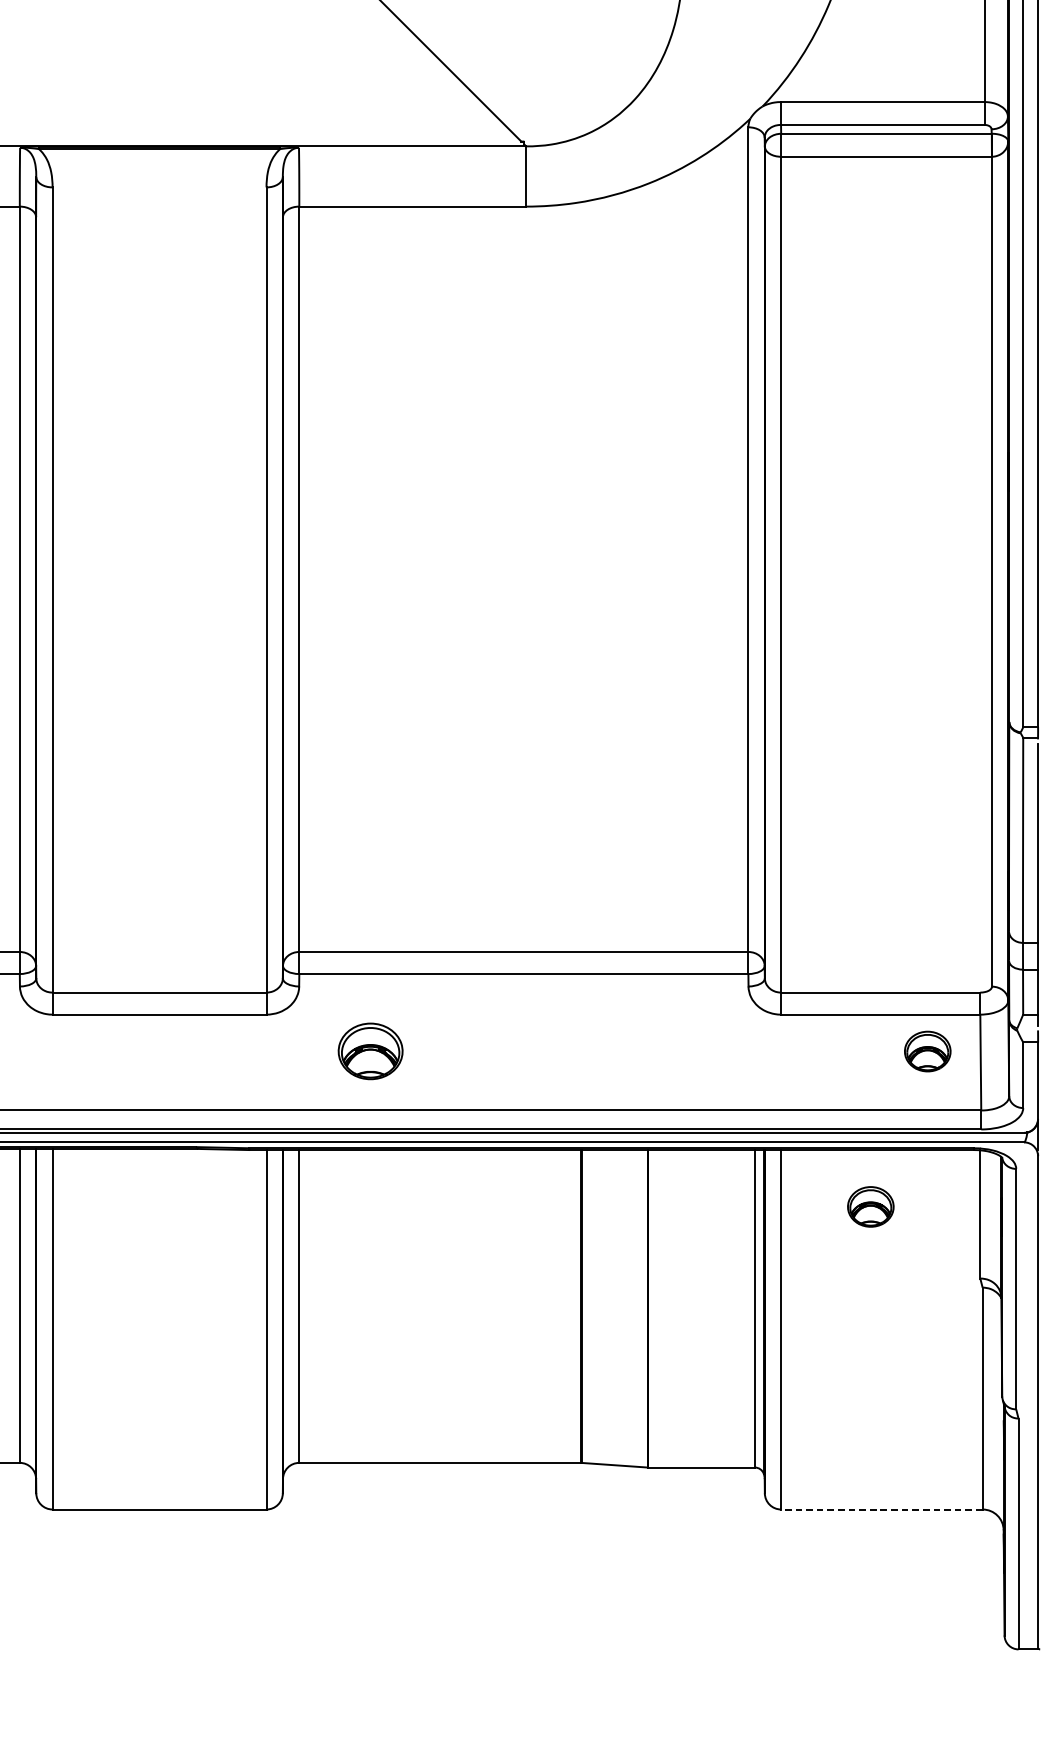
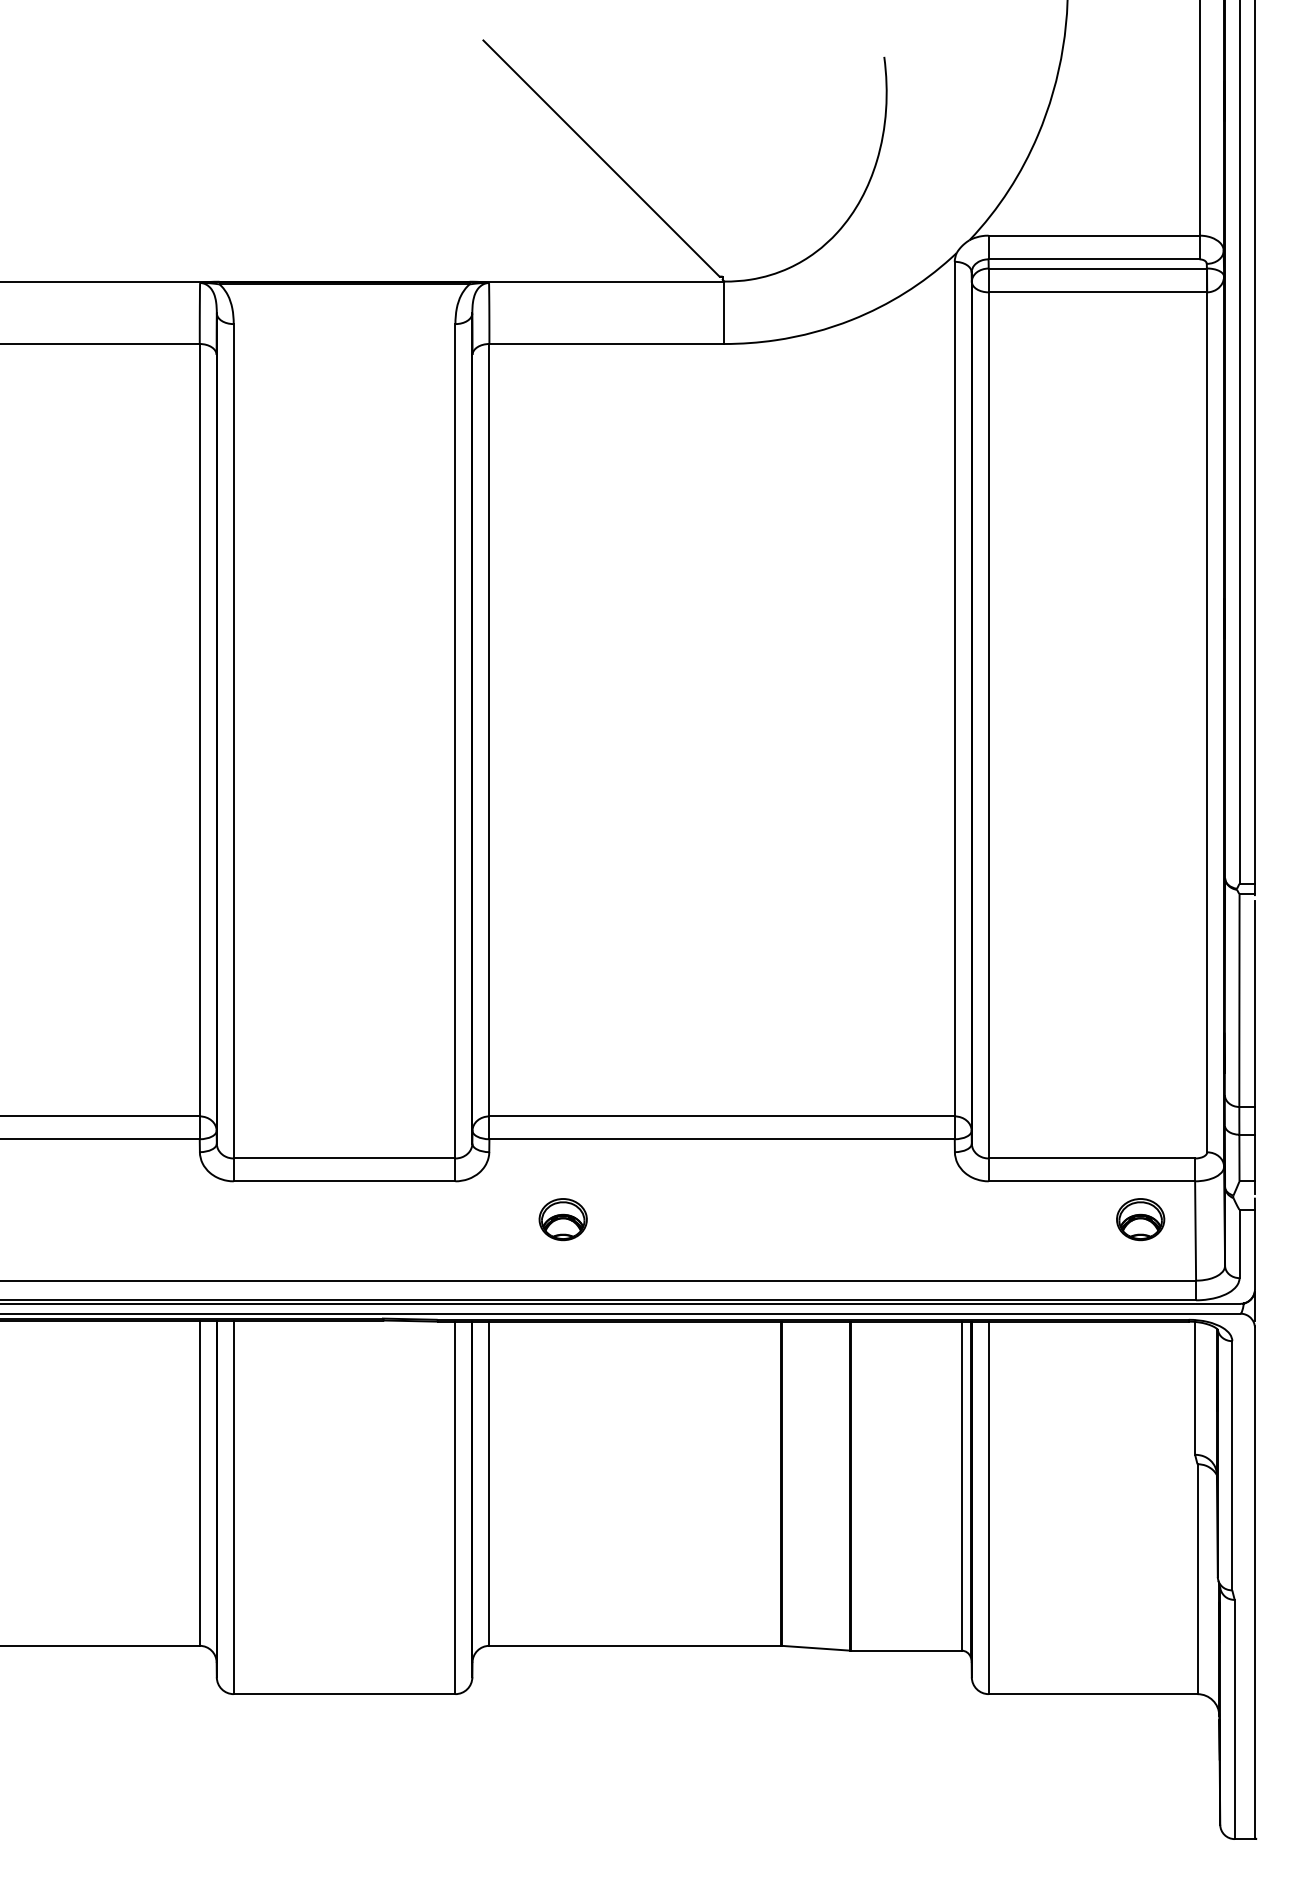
part: (369, 1051) -> (562, 1219), size x0.71
part: (870, 1206) -> (1081, 1380), removed
line: (881, 1509) -> (1092, 1694), dashed -> solid

